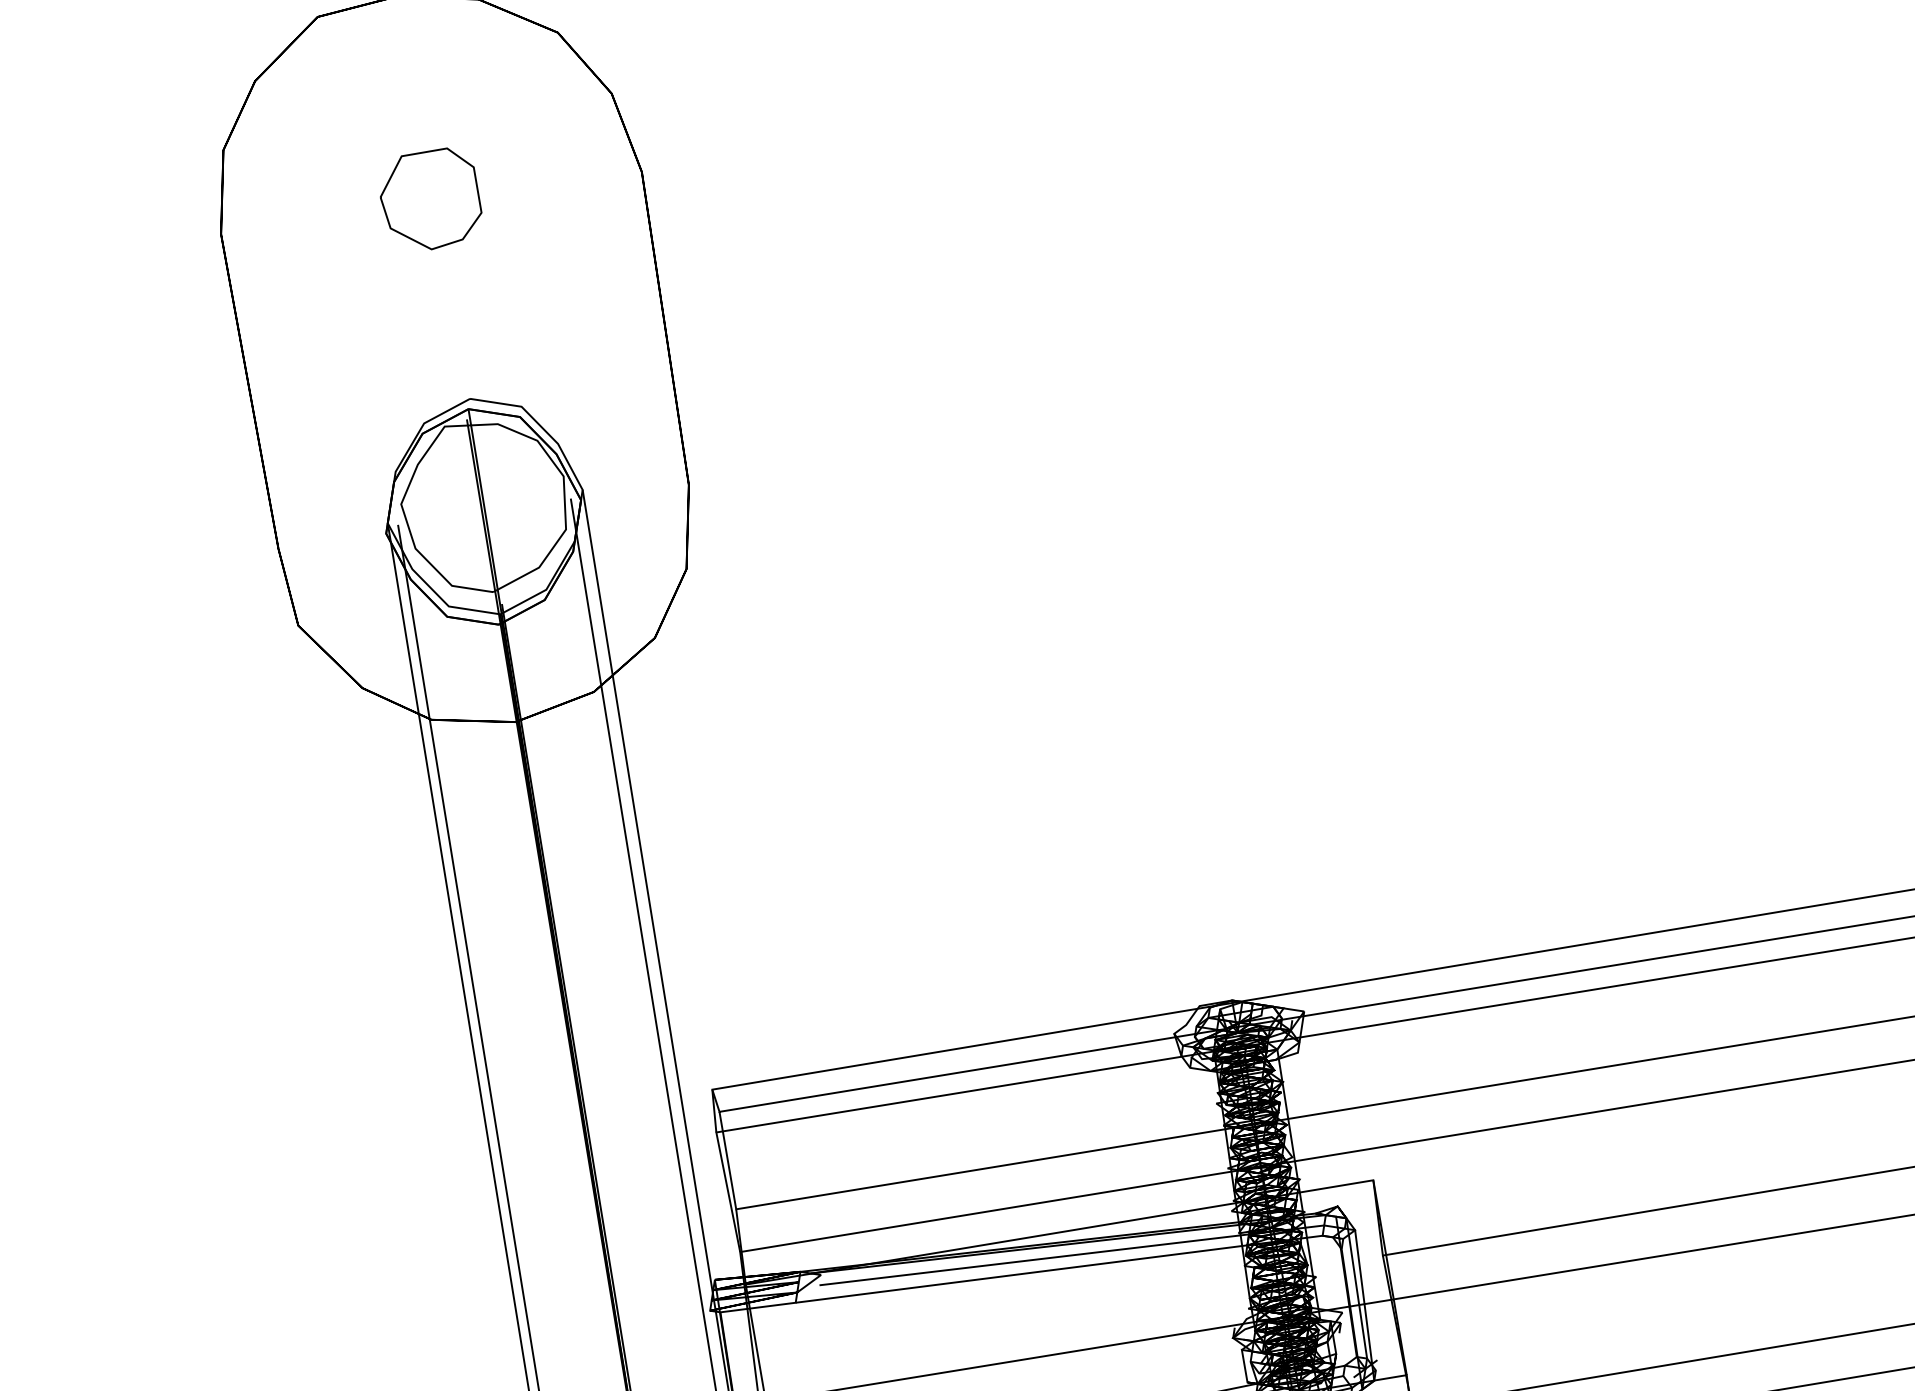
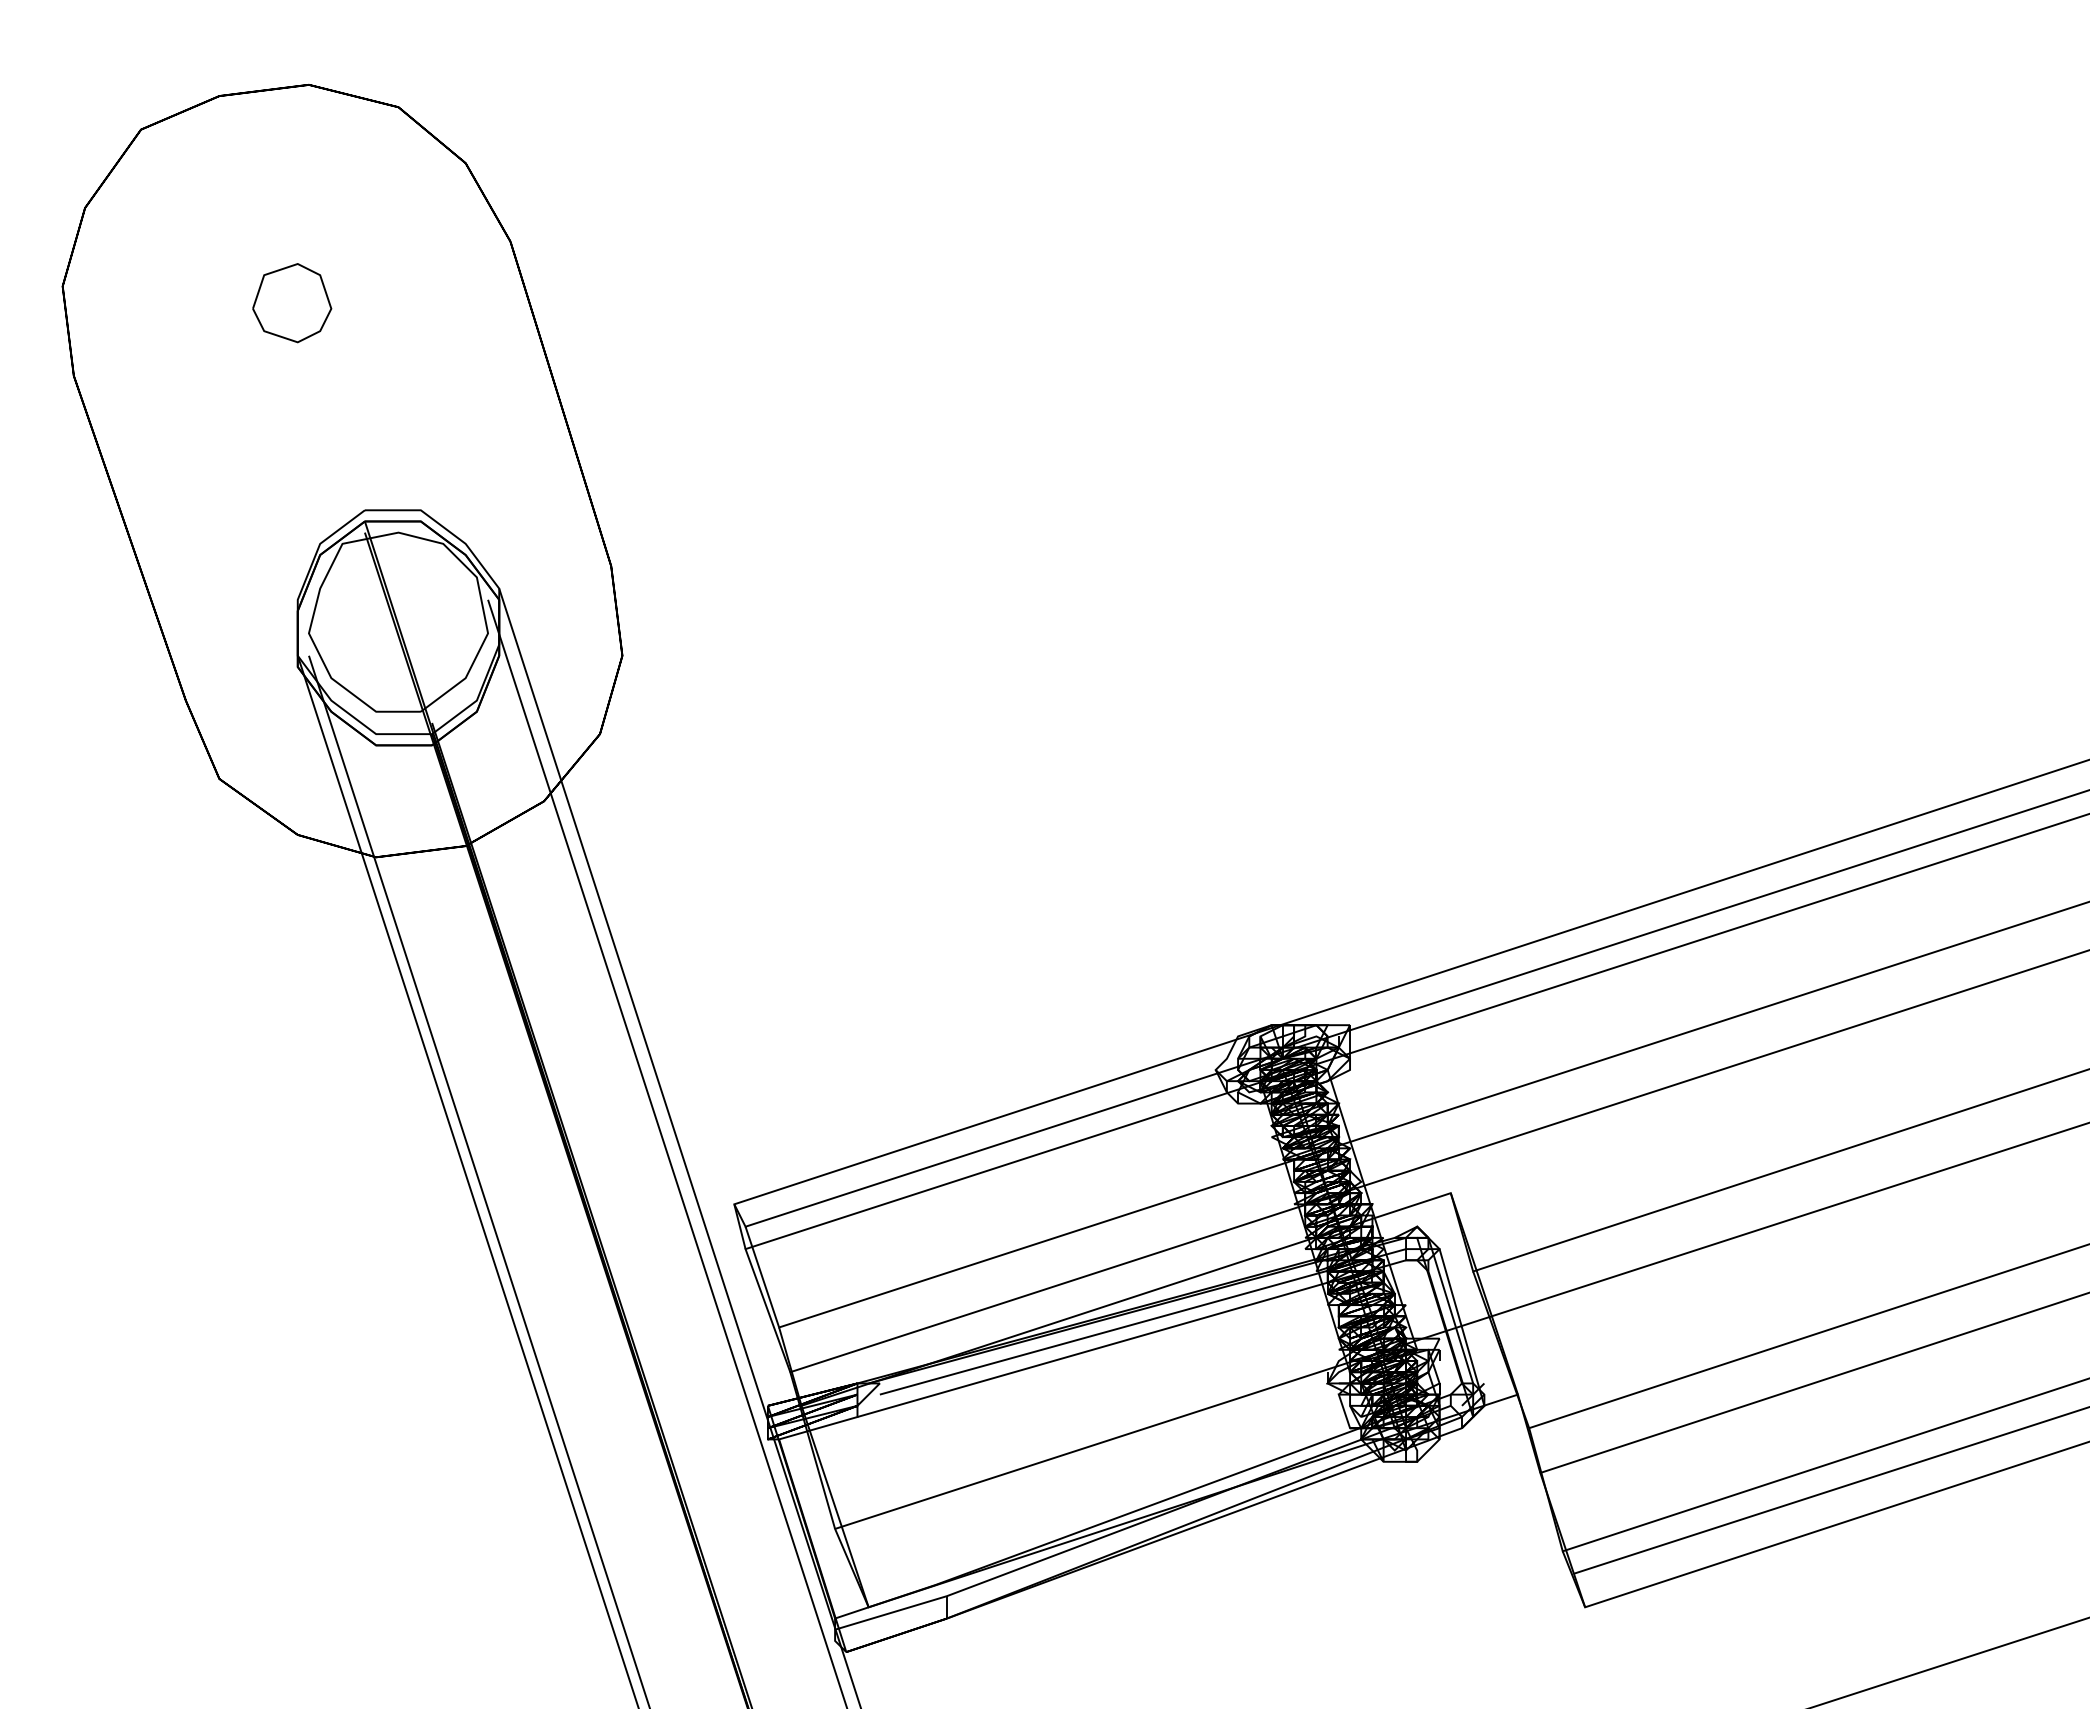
part: (432, 198) -> (292, 303), size x0.71

